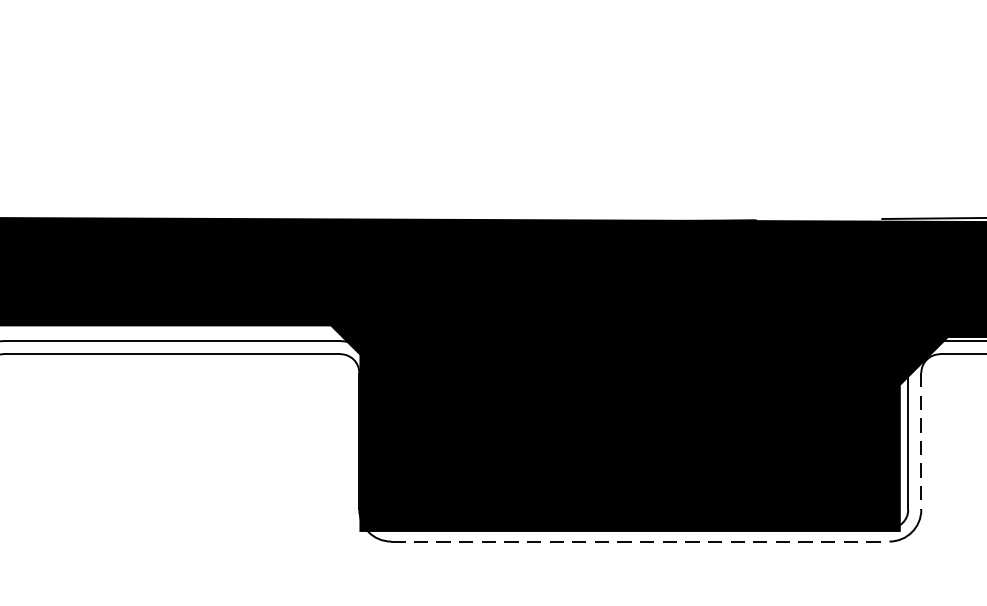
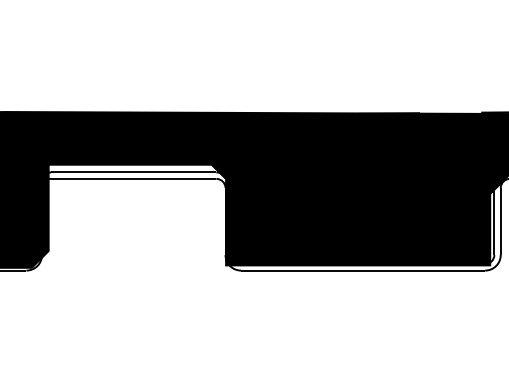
line: (920, 443) -> (500, 222), dashed -> solid
line: (641, 541) -> (363, 270), dashed -> solid

